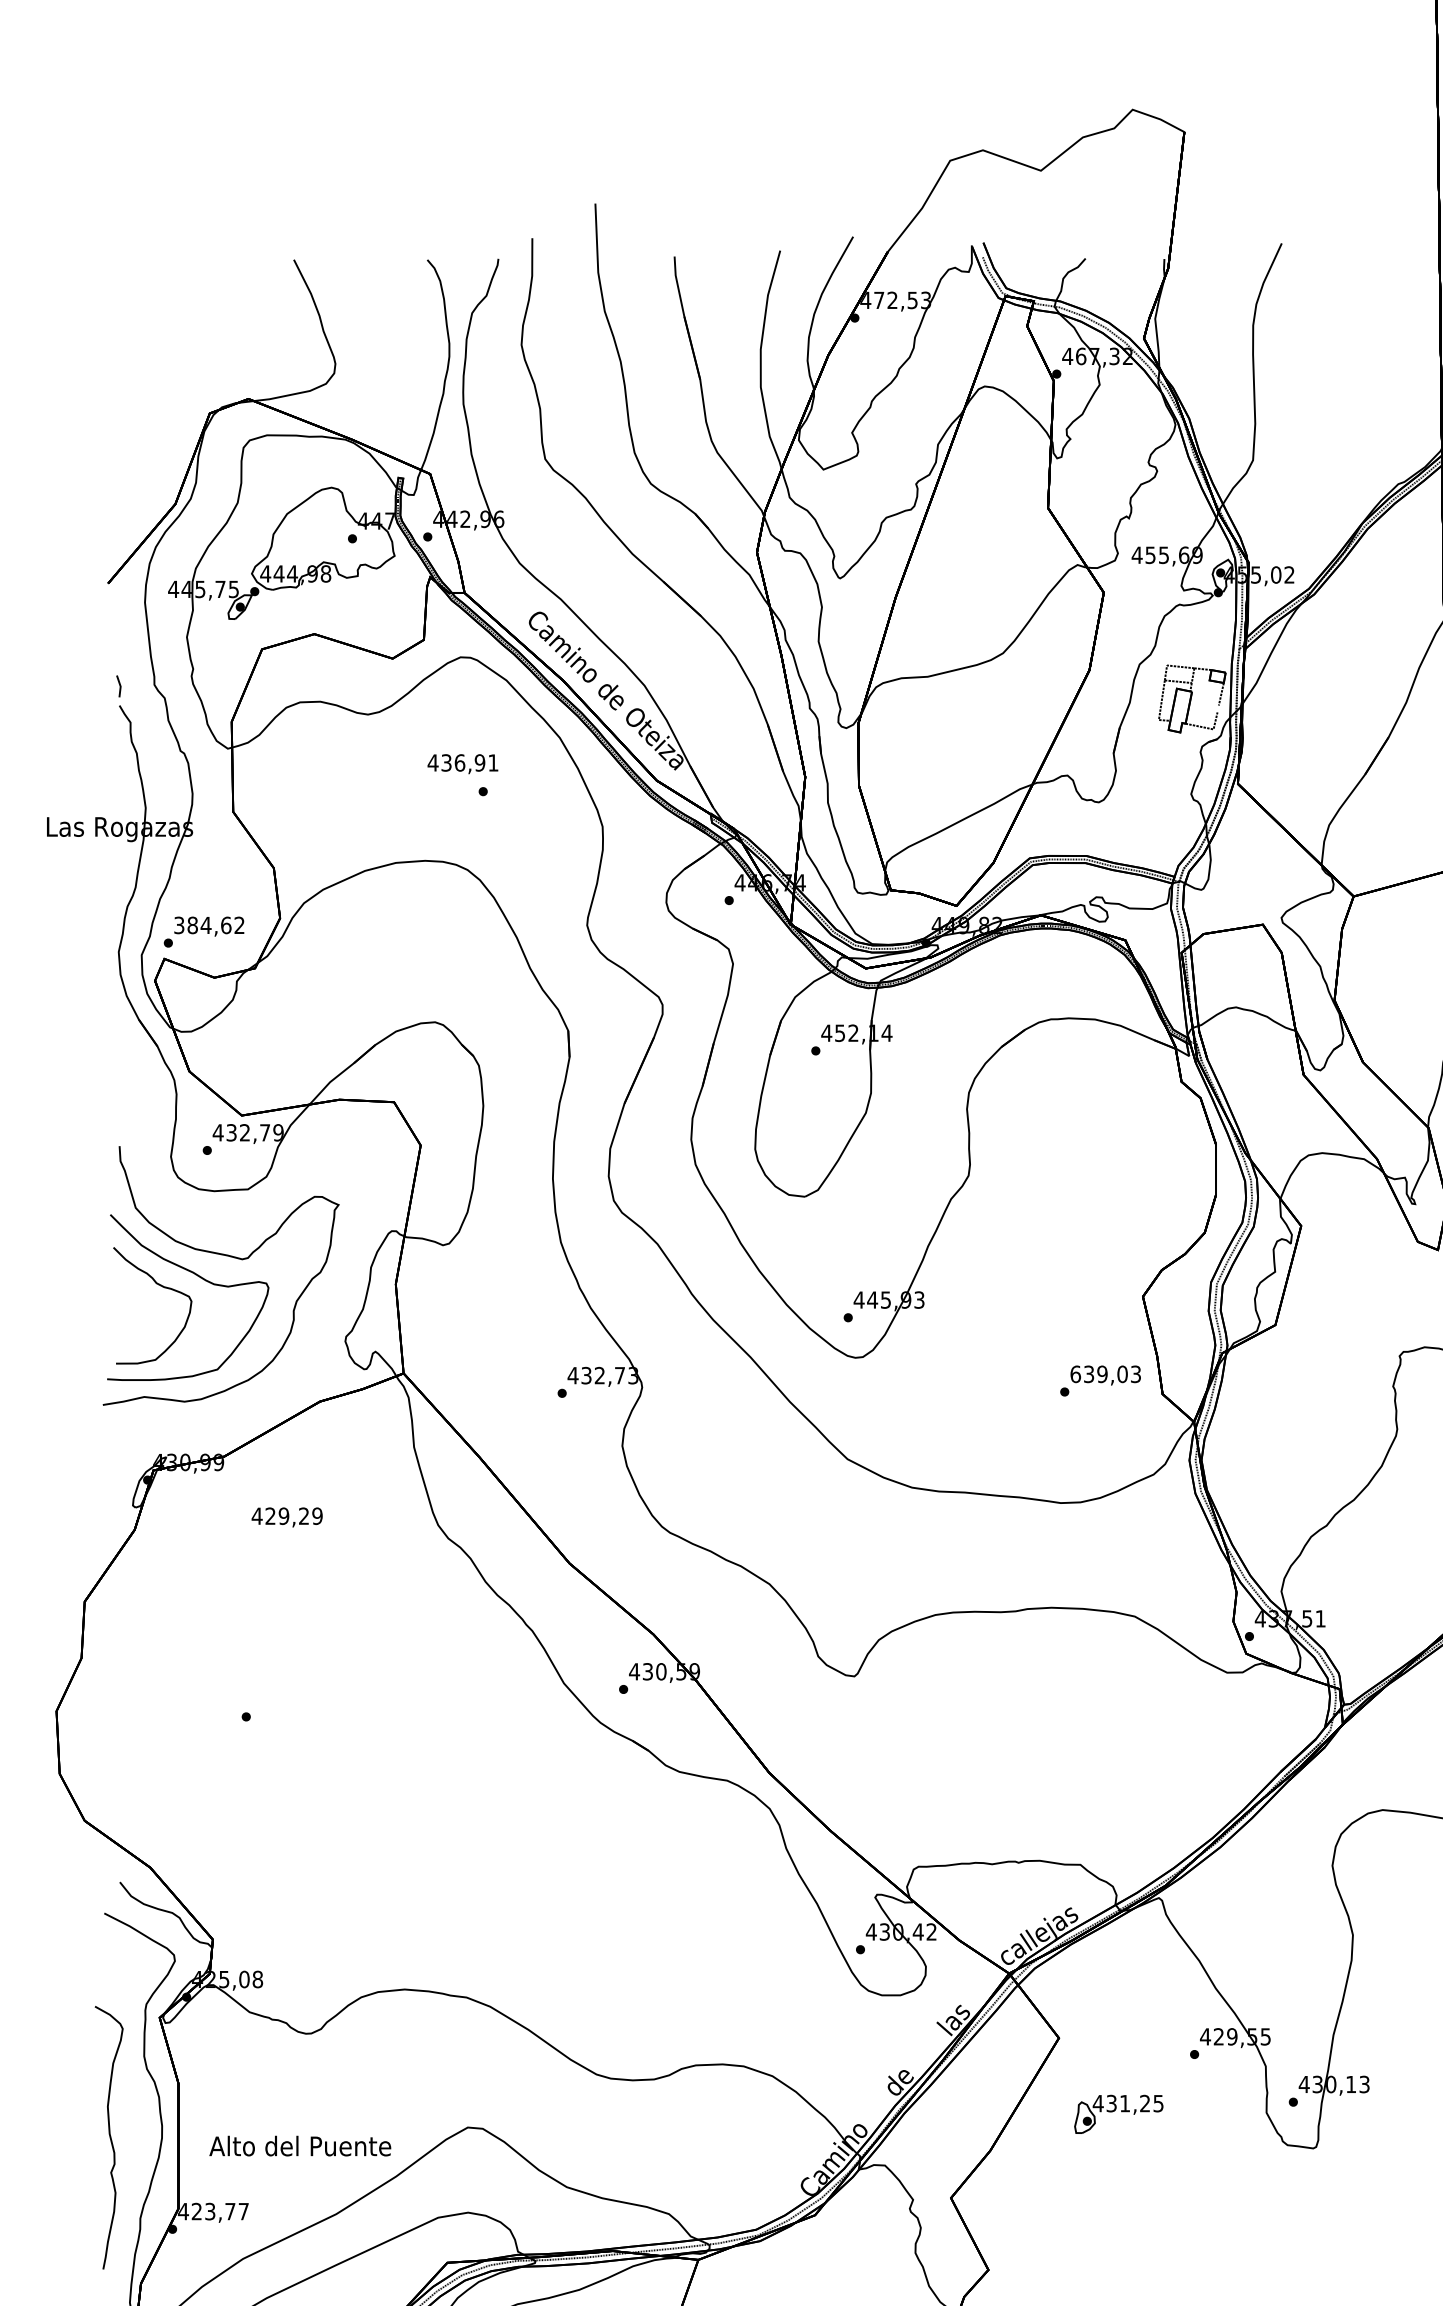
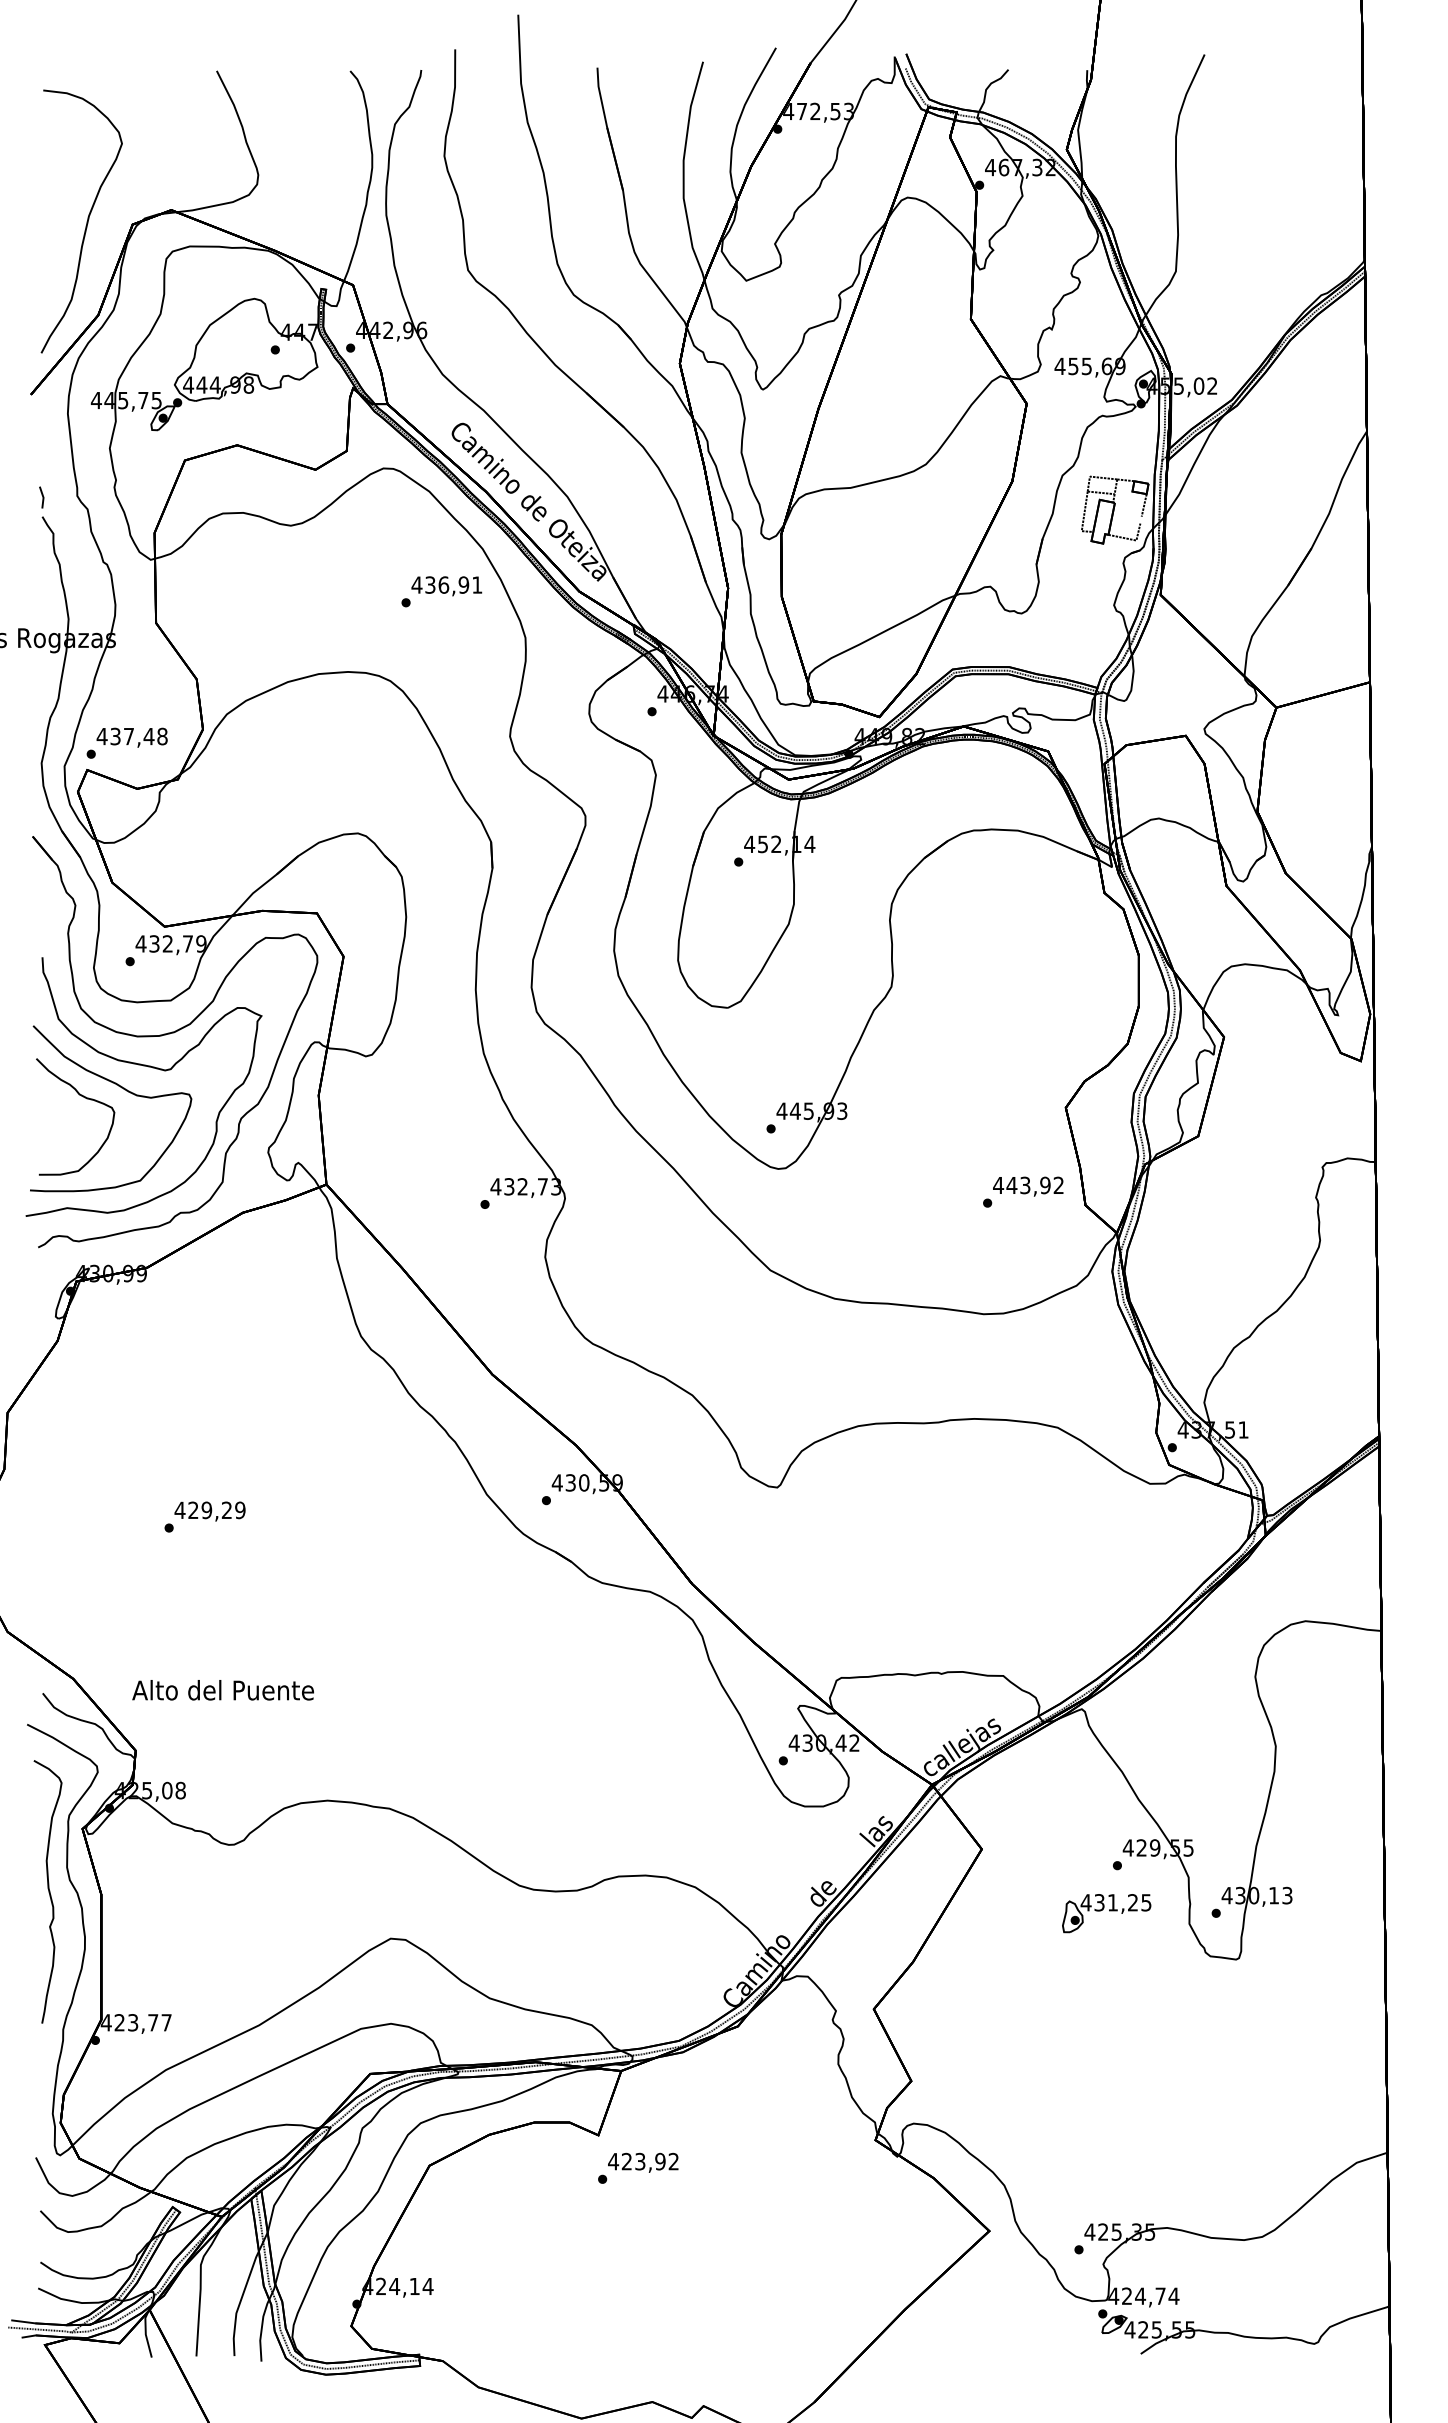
curve: (163, 410) -> (86, 221), added
text: (462, 764) -> (446, 586), moved
text: (208, 925) -> (131, 736), 384,62 -> 437,48
part: (251, 1222) -> (174, 1033), added
text: (1105, 1374) -> (1028, 1185), 639,03 -> 443,92
text: (286, 1517) -> (209, 1511), moved
part: (1118, 2114) -> (1106, 1913), moved
curve: (109, 2137) -> (48, 1891), moved
text: (299, 2146) -> (222, 1690), moved

